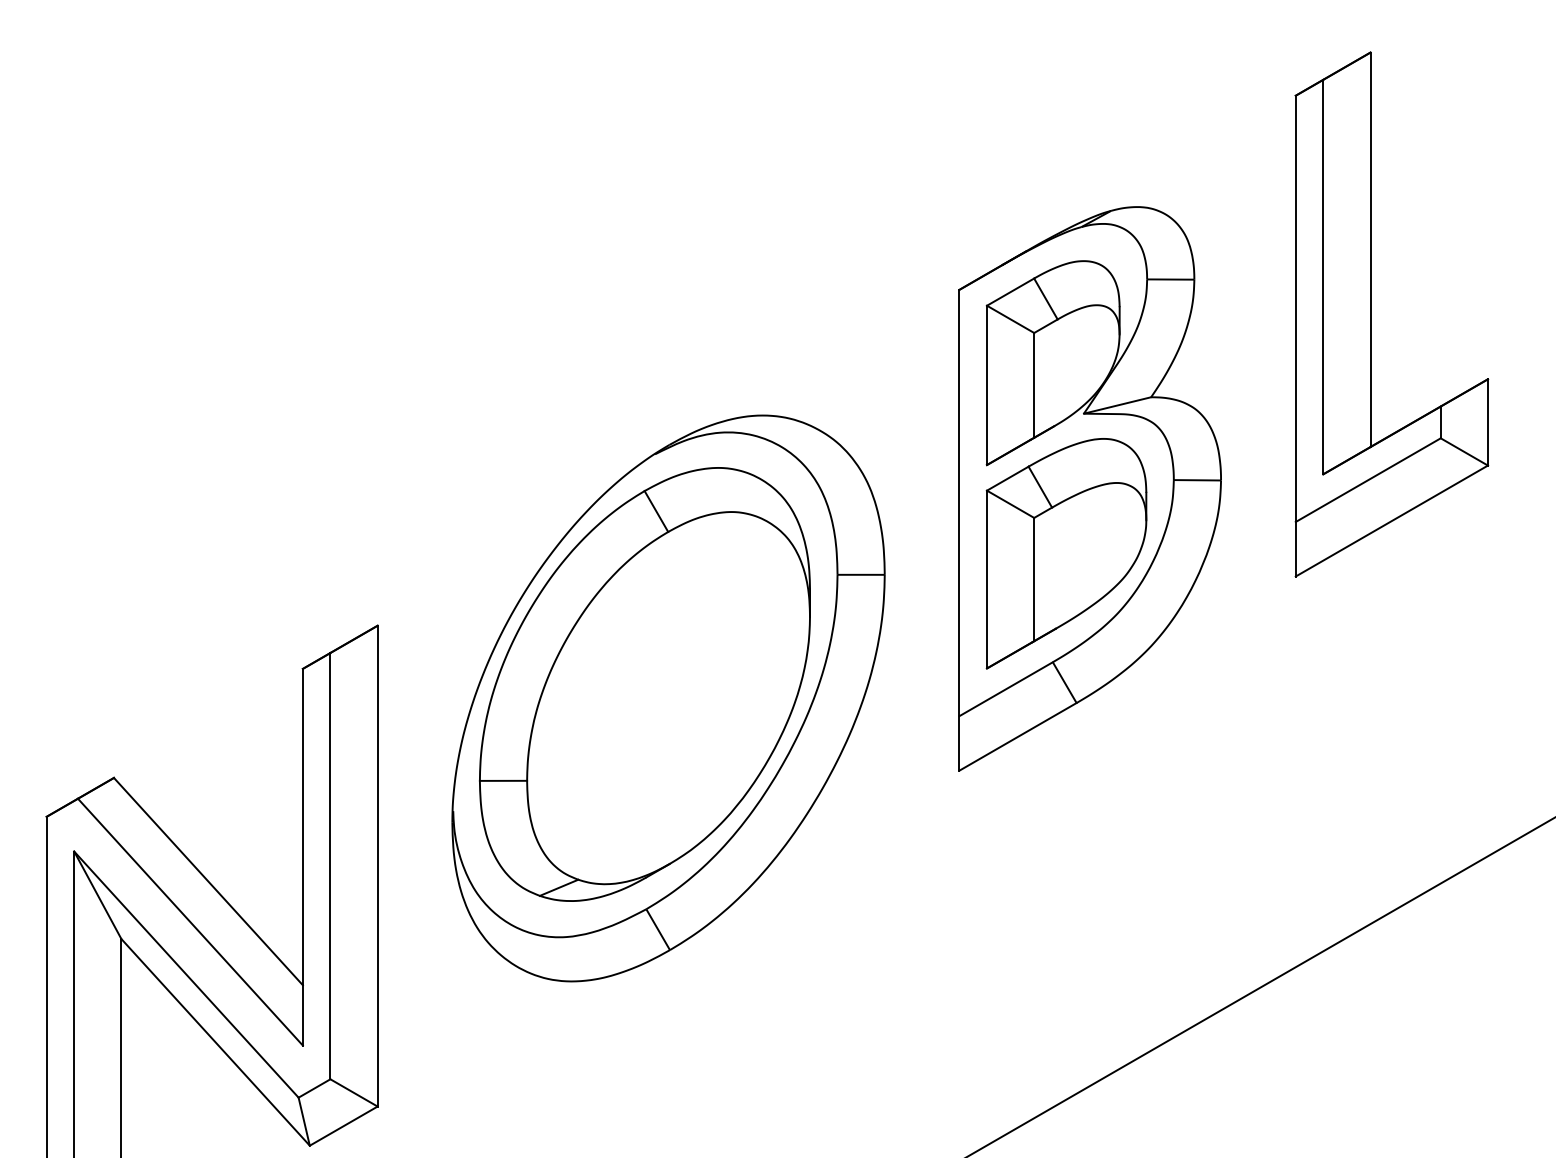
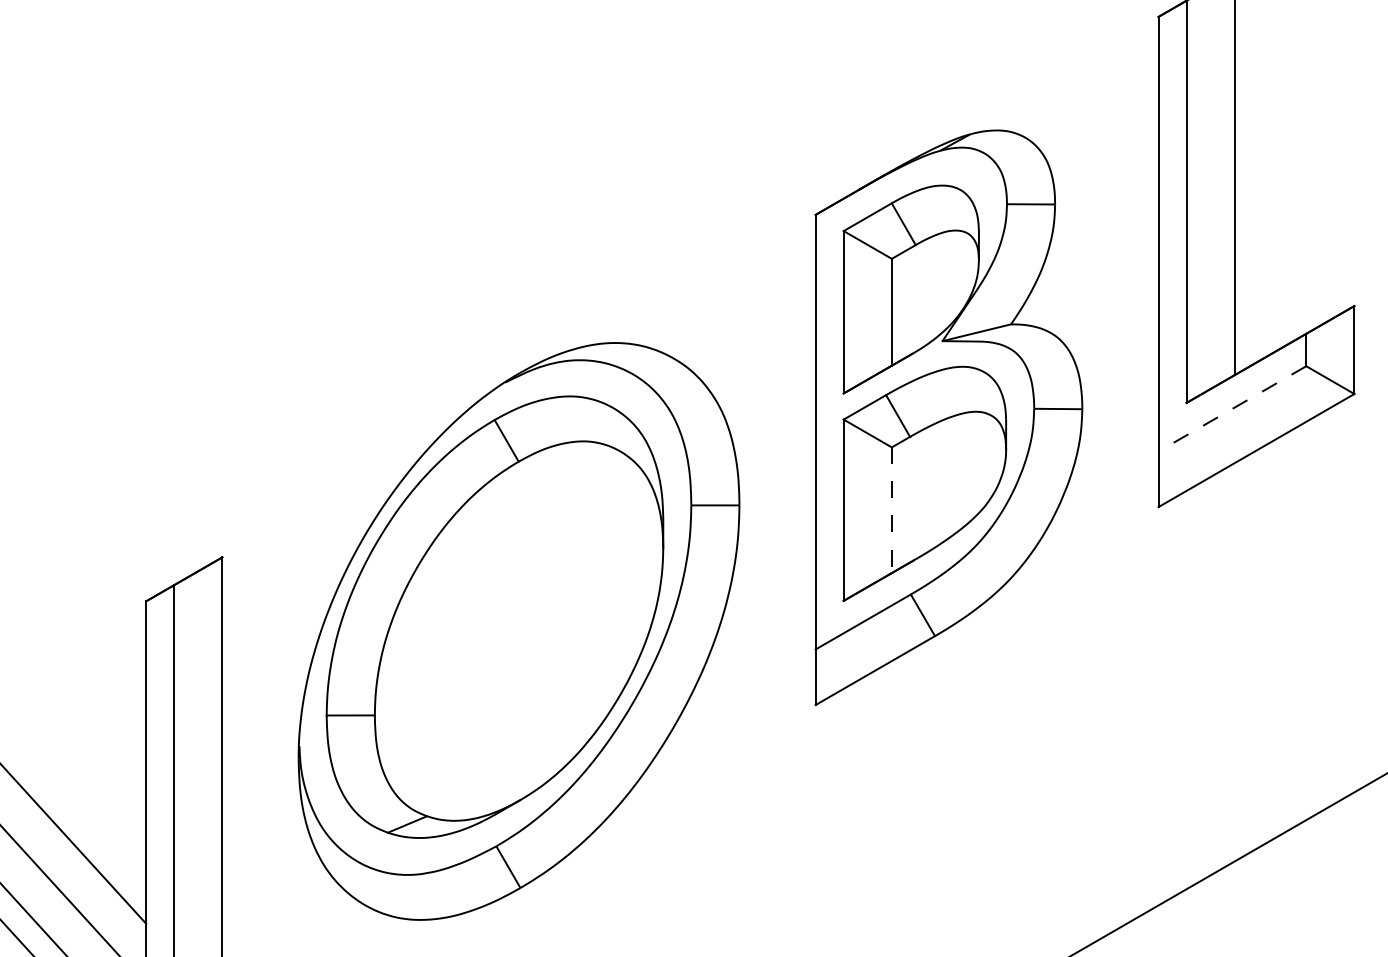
line: (1368, 480) -> (1232, 409), solid -> dashed
line: (1034, 579) -> (892, 510), solid -> dashed

